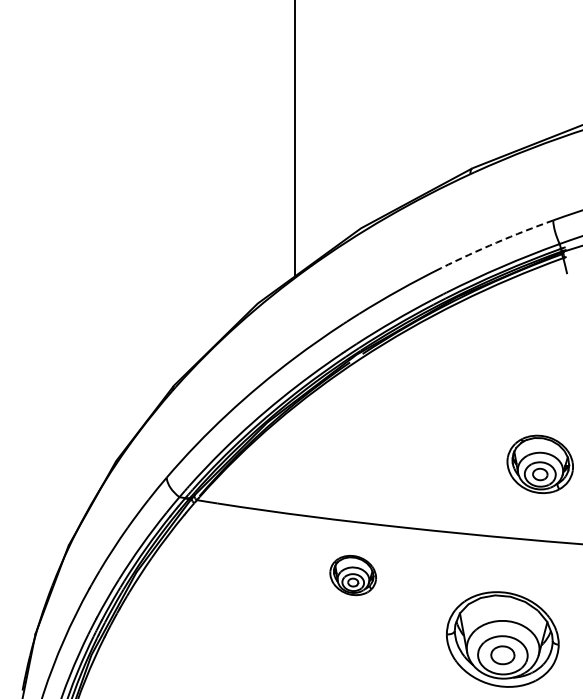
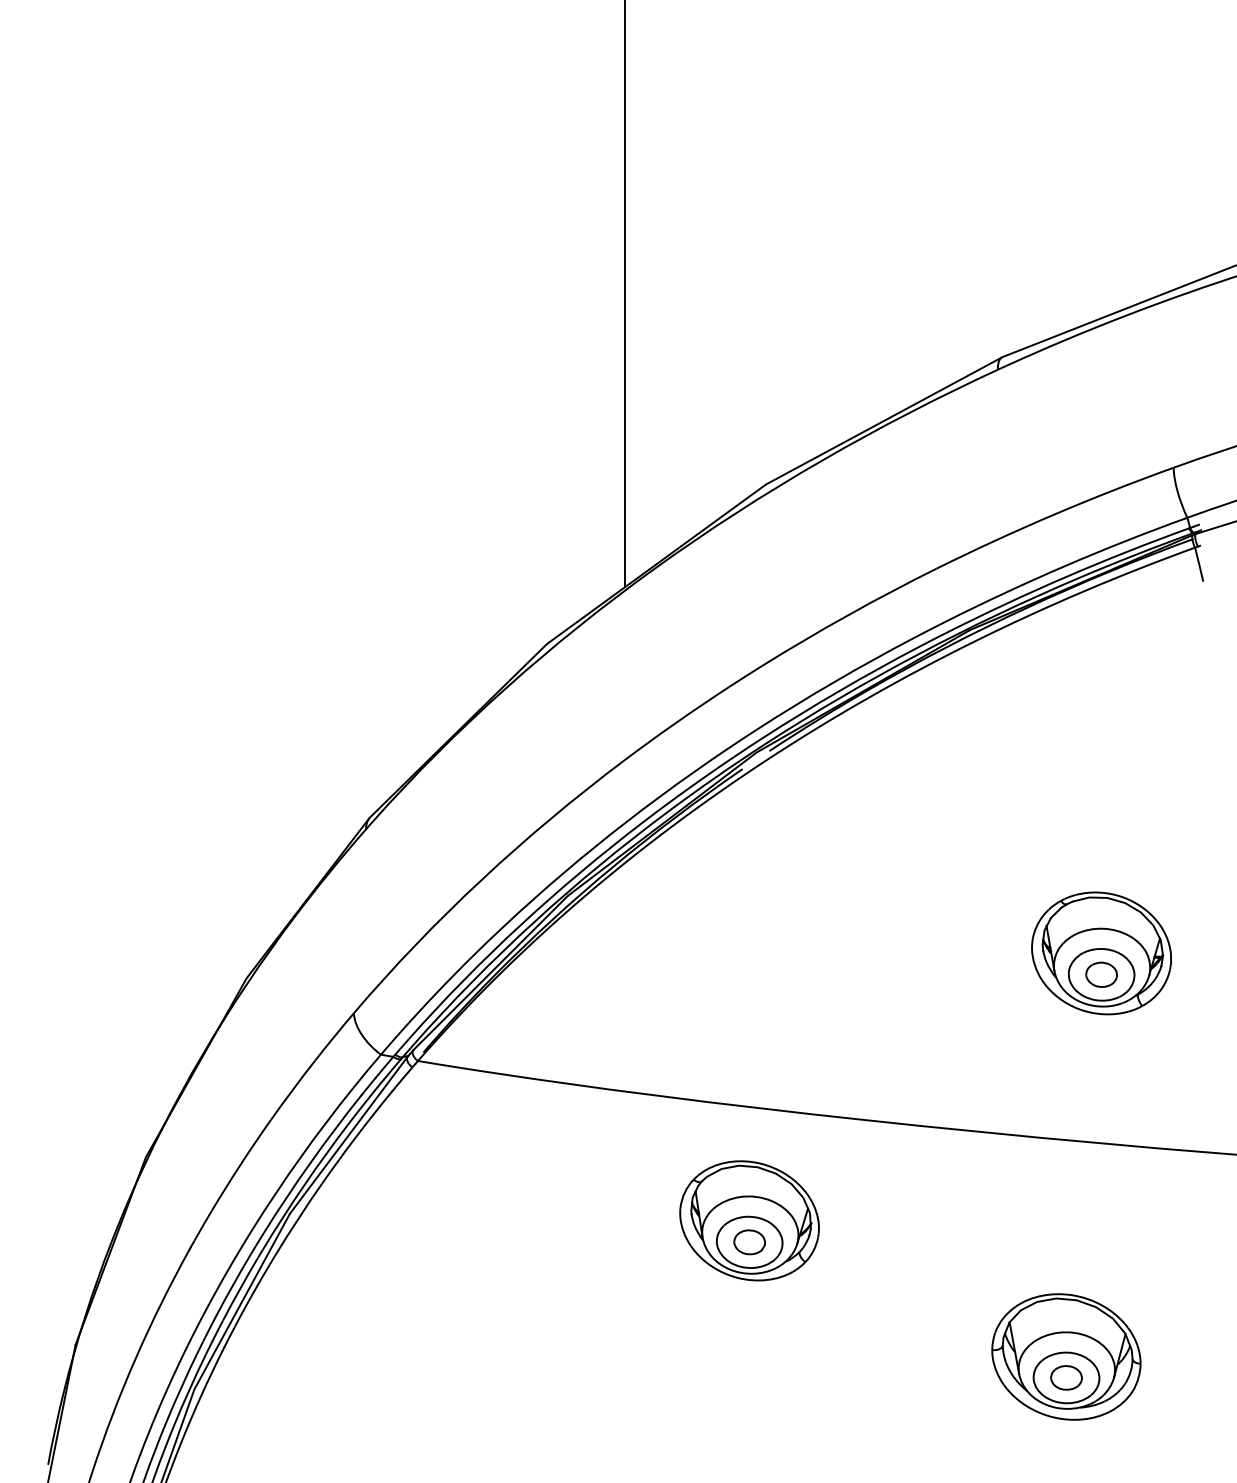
arc: (496, 242) -> (1053, 514), dashed -> solid
part: (539, 464) -> (1099, 953), moved
part: (352, 575) -> (747, 1220), size x1.43
part: (502, 639) -> (1066, 1356), size x0.62

